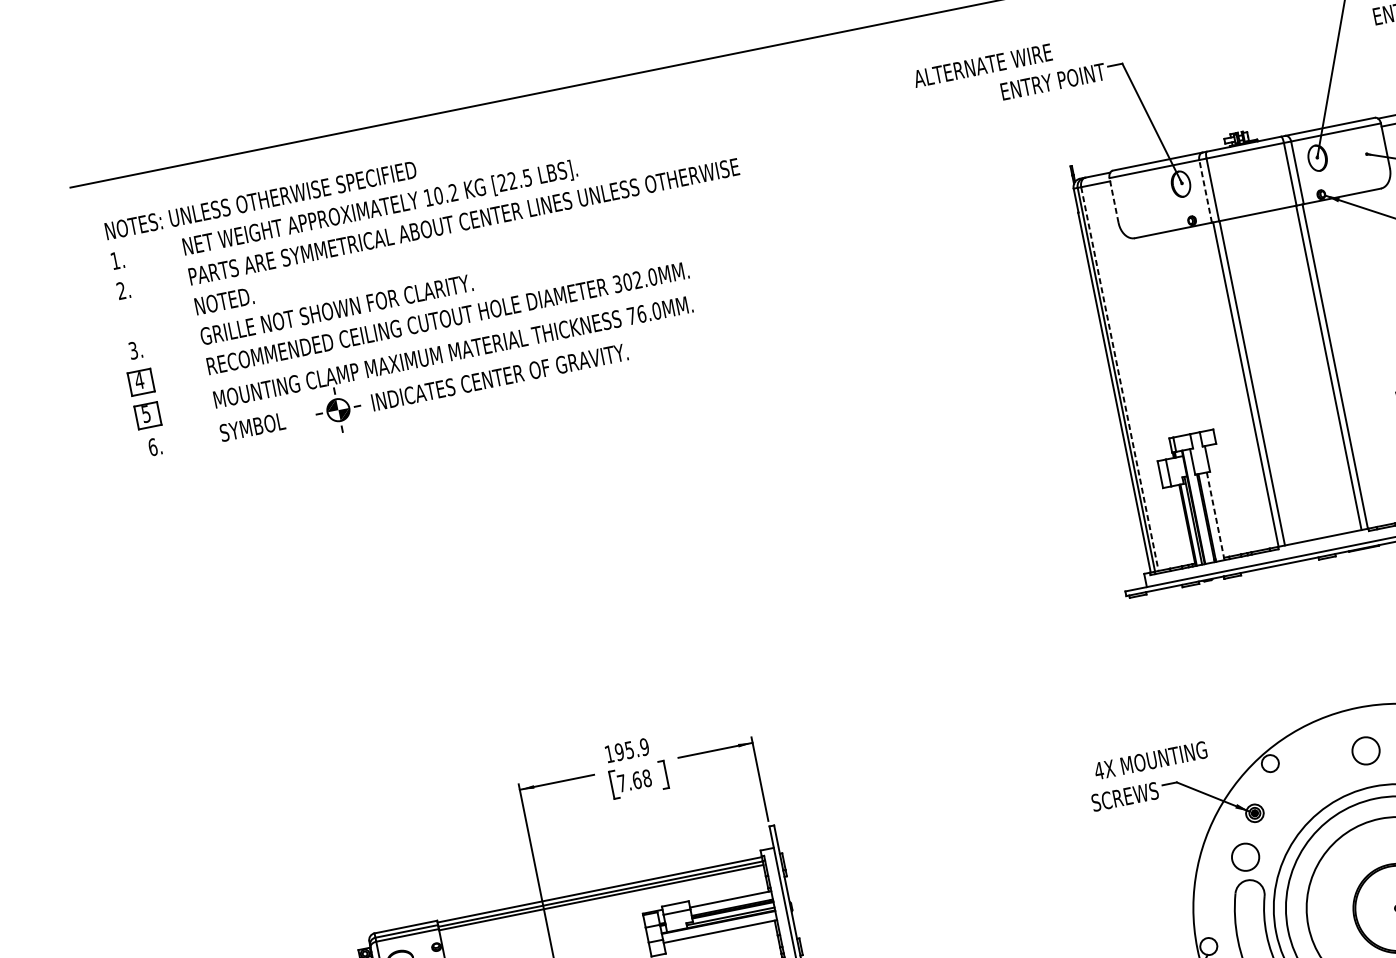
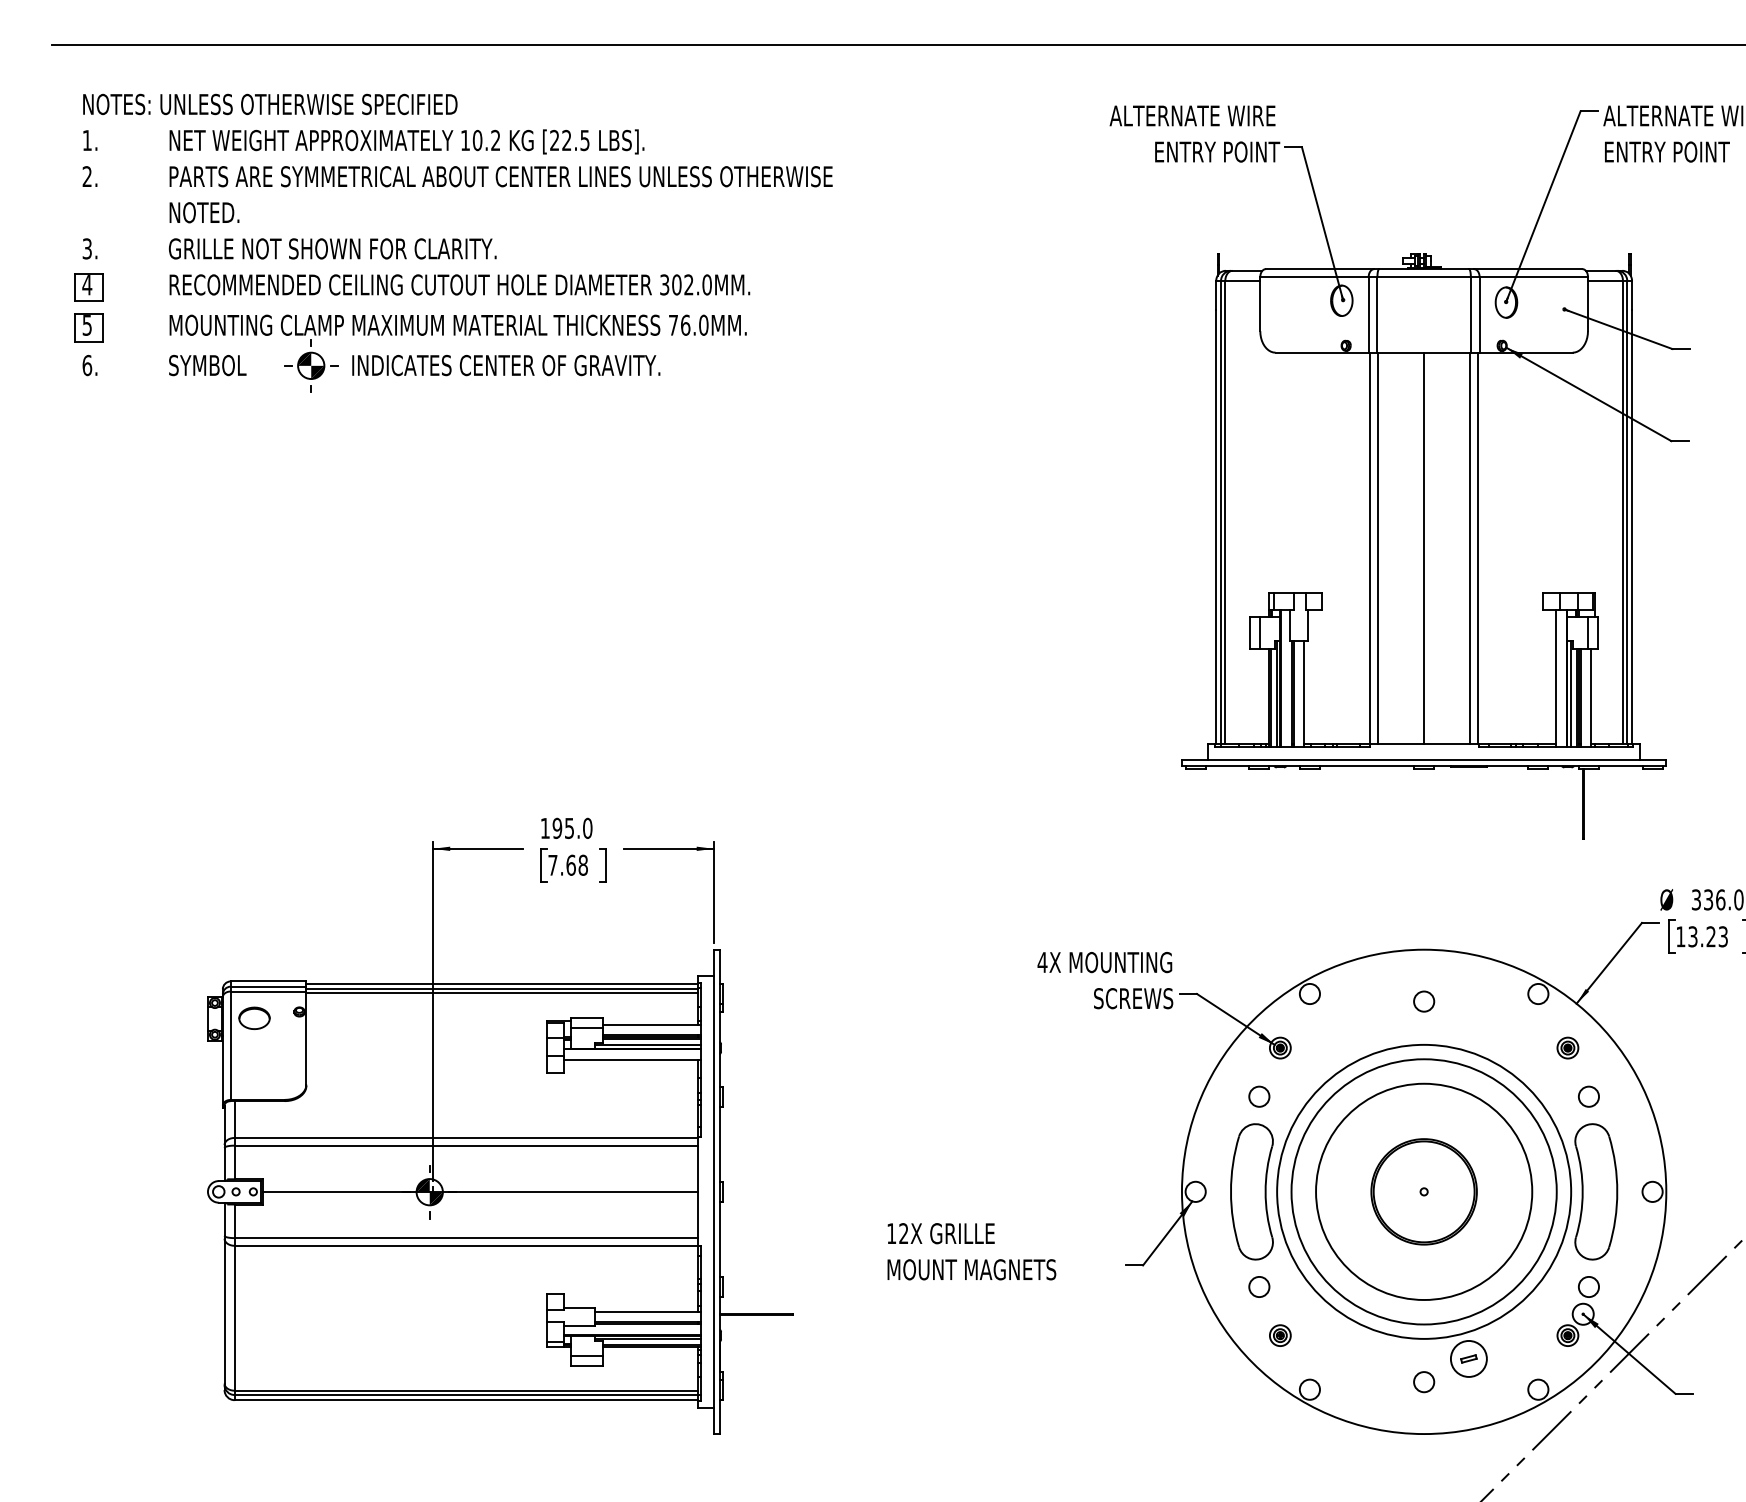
text: (982, 65) -> (1192, 115), moved
line: (1205, 191) -> (1368, 314), dashed -> solid
line: (1114, 200) -> (1260, 303), dashed -> solid
line: (1290, 375) -> (1424, 548), added
line: (1120, 378) -> (1225, 512), dashed -> solid
line: (1215, 516) -> (1304, 694), dashed -> solid
text: (644, 747) -> (587, 828), 195.9 -> 195.0
circle: (1366, 750) -> (1424, 1001), size x0.62
text: (1150, 760) -> (1104, 962), moved
circle: (1245, 856) -> (1259, 1096), size x0.62

